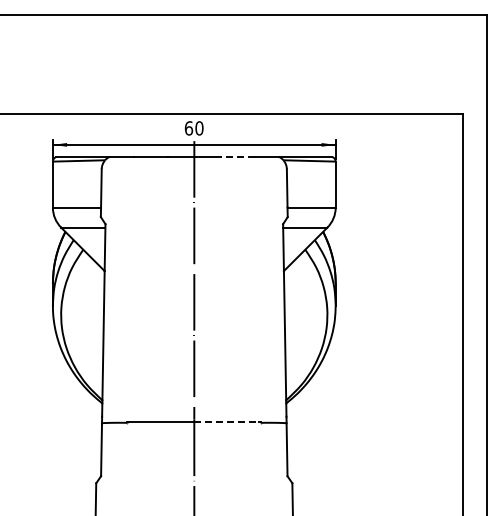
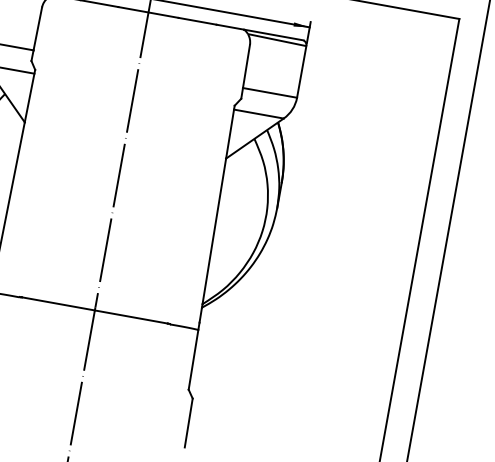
line: (238, 157) -> (198, 21), dashed -> solid
line: (227, 422) -> (132, 317), dashed -> solid

